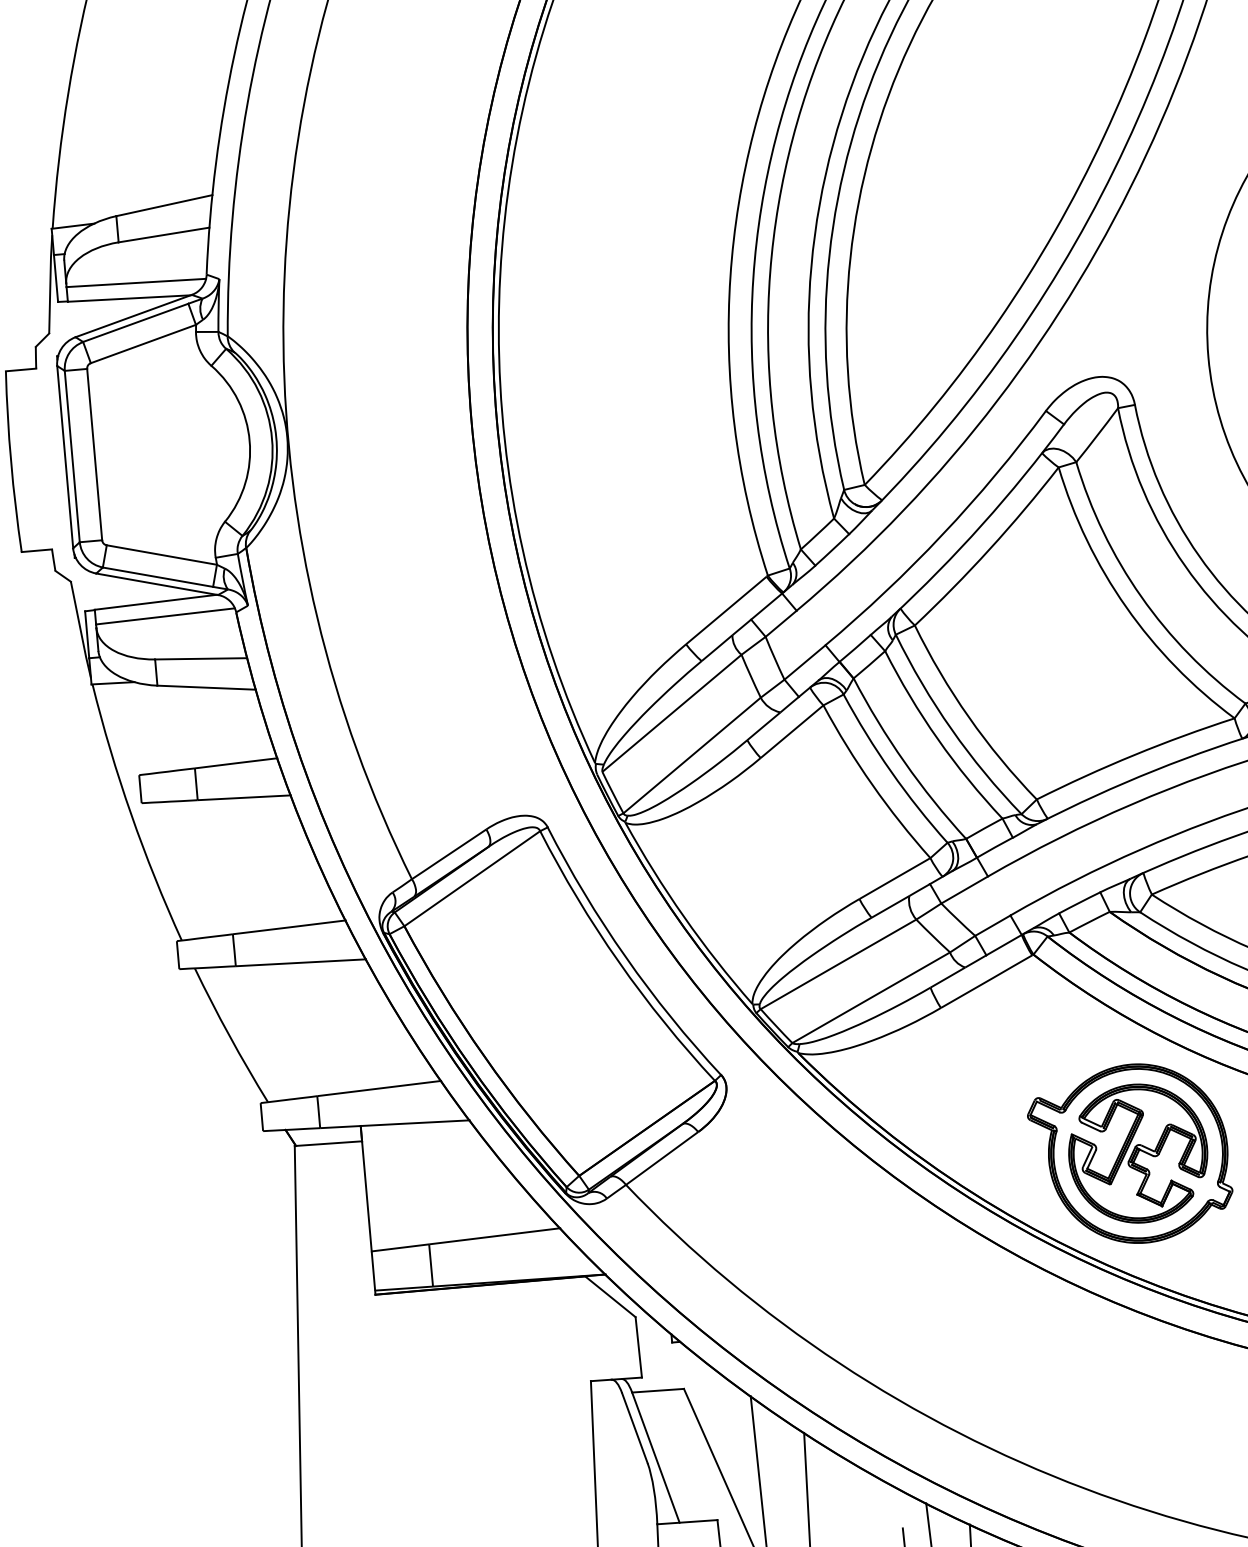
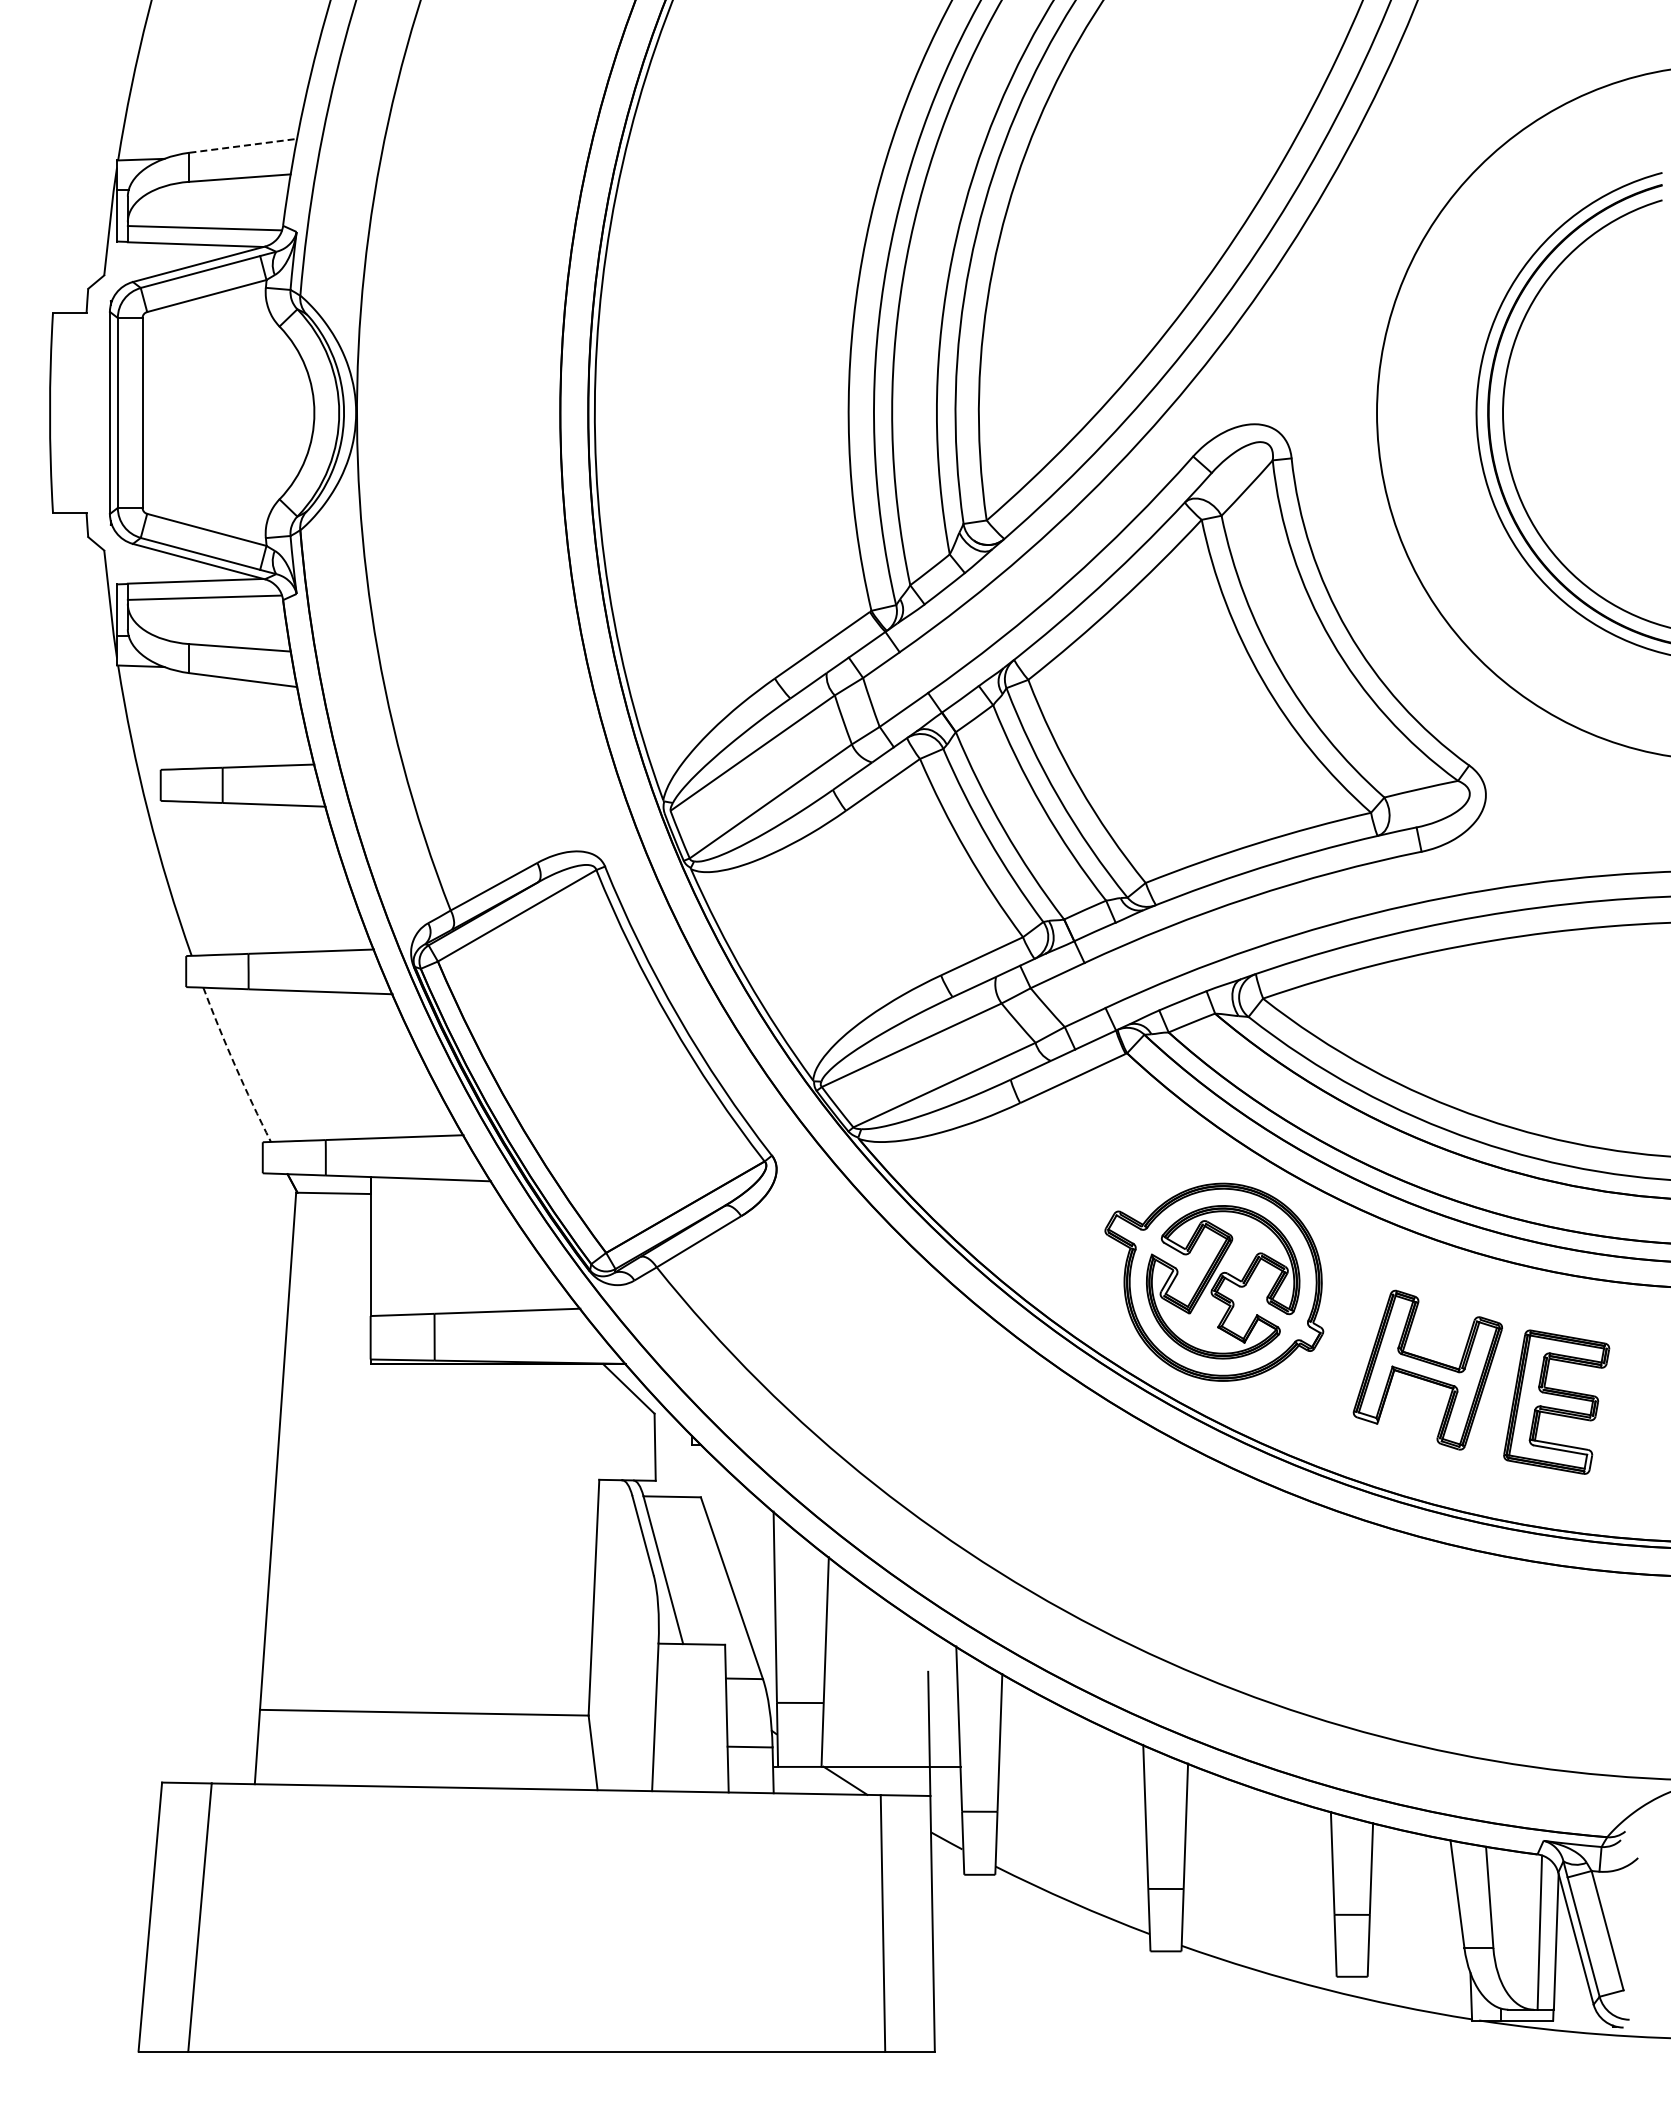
line: (164, 205) -> (243, 145), solid -> dashed
arc: (229, 1036) -> (235, 1065), solid -> dashed

